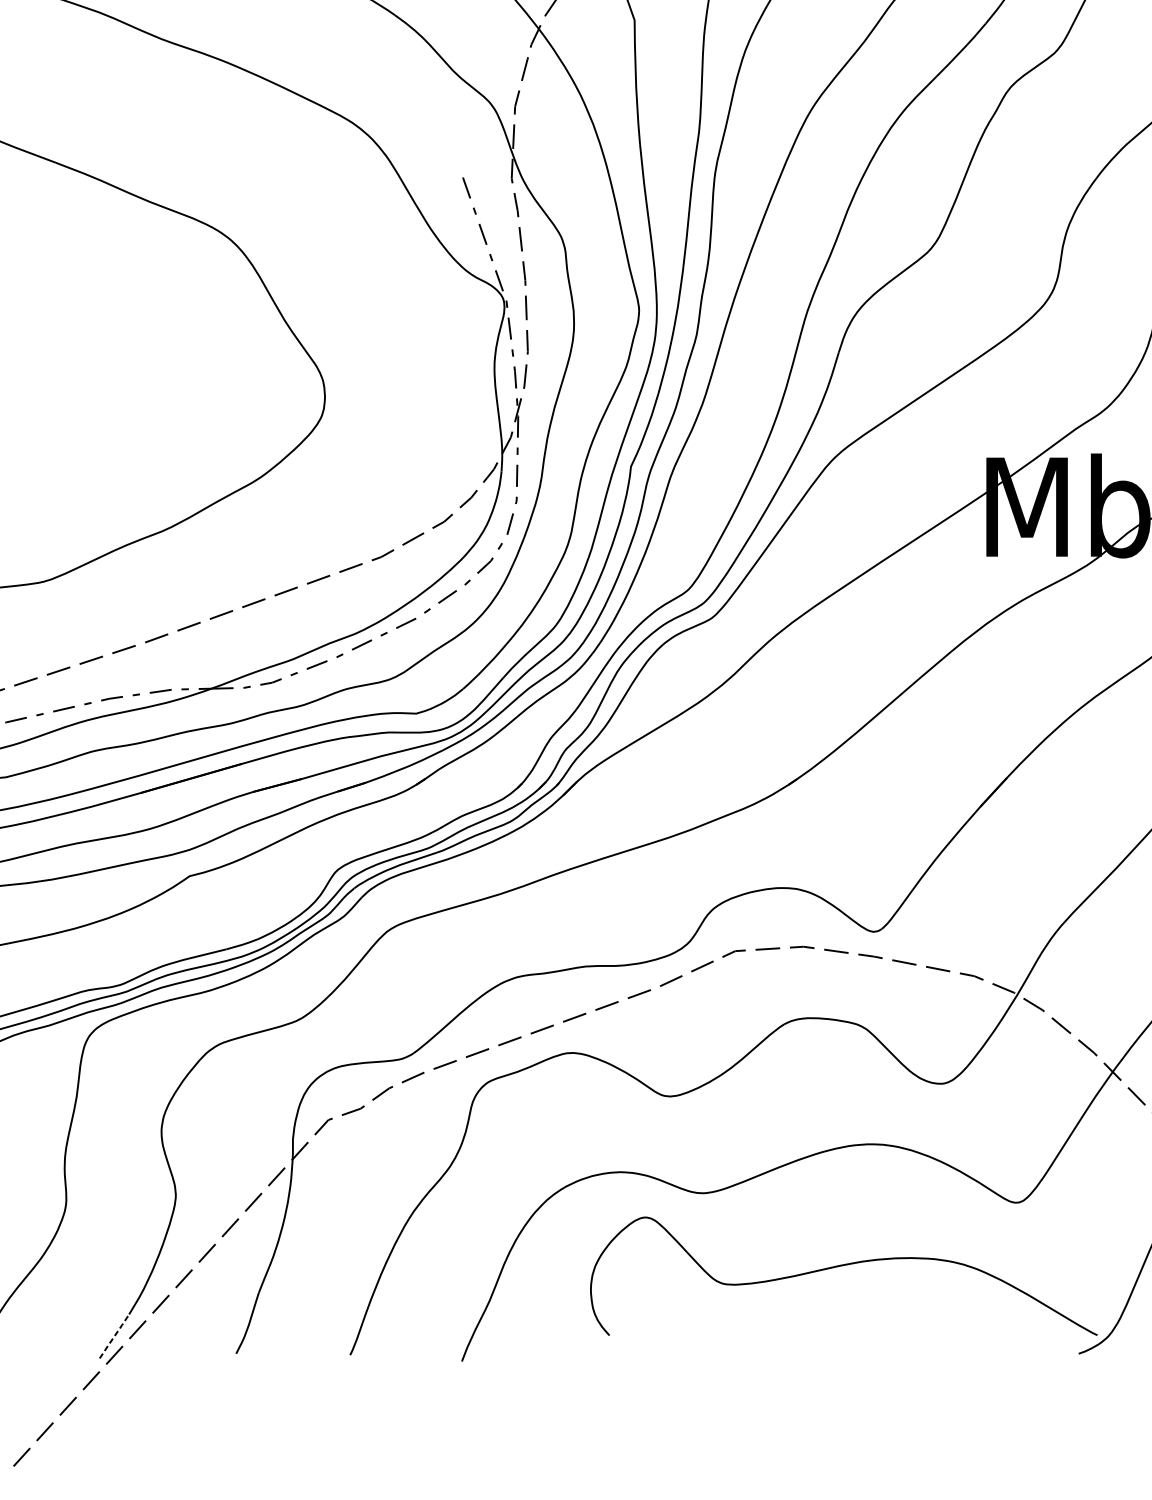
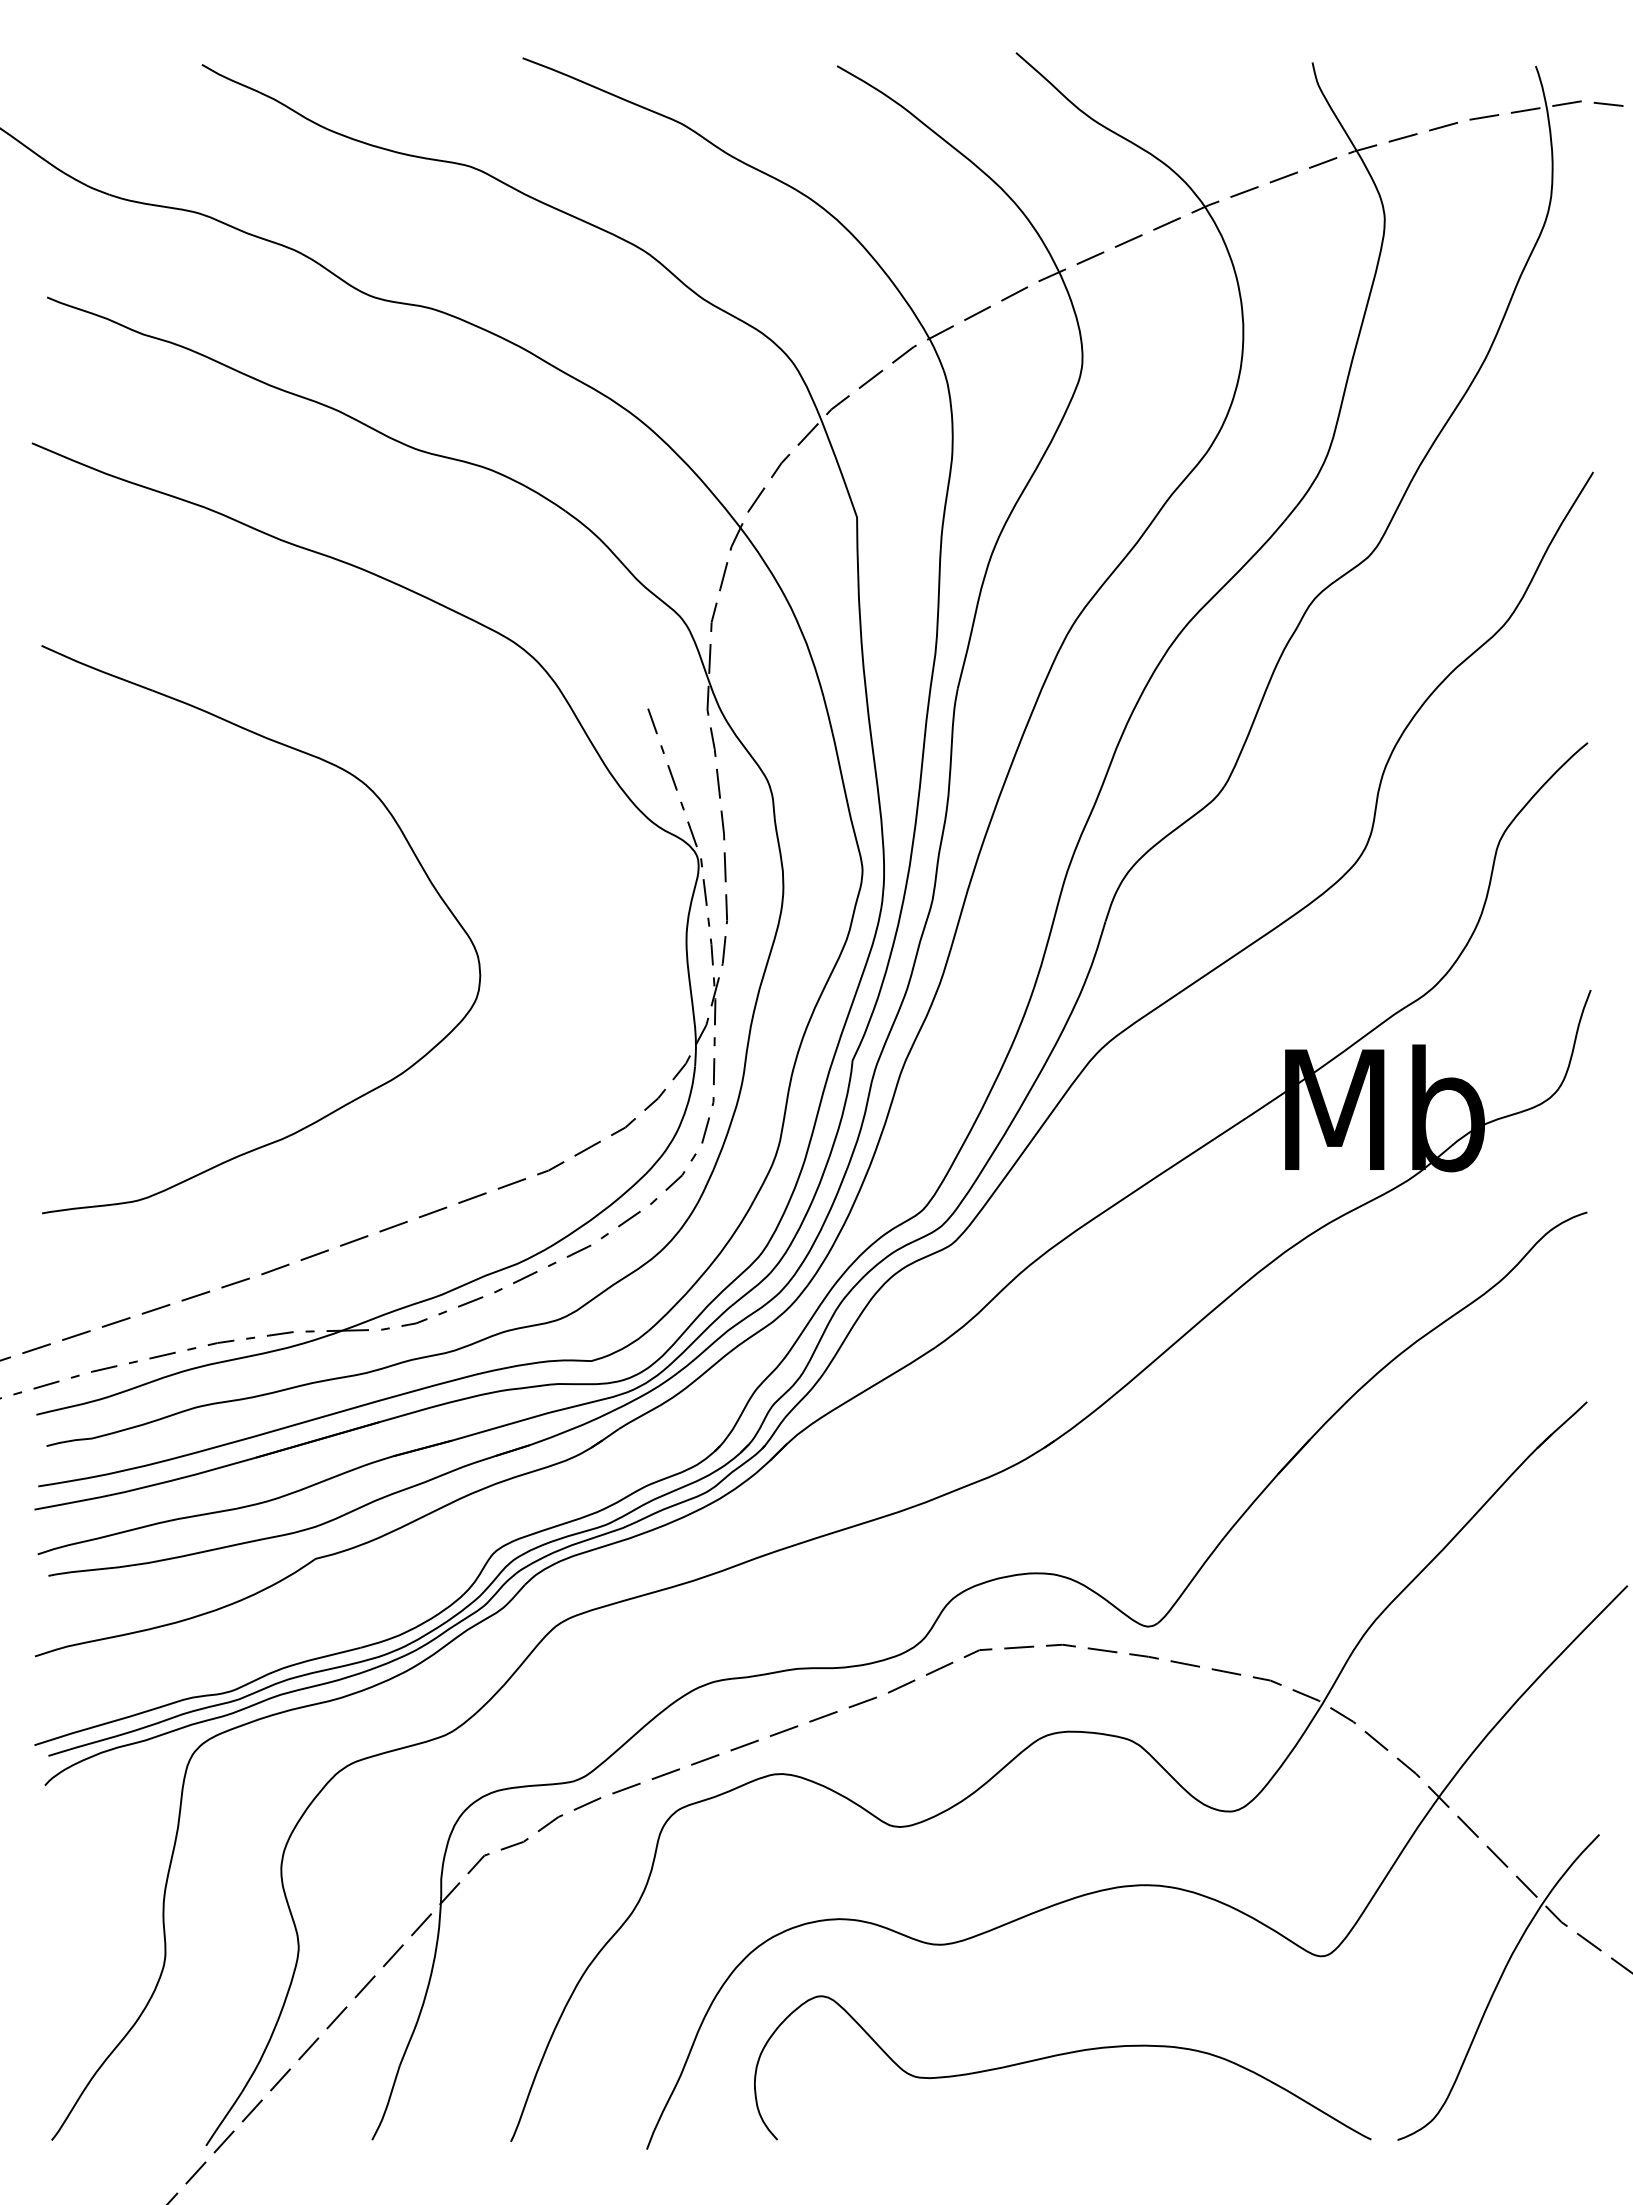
curve: (843, 1266) -> (1062, 2055), moved
line: (114, 1336) -> (223, 2119), dashed -> solid

